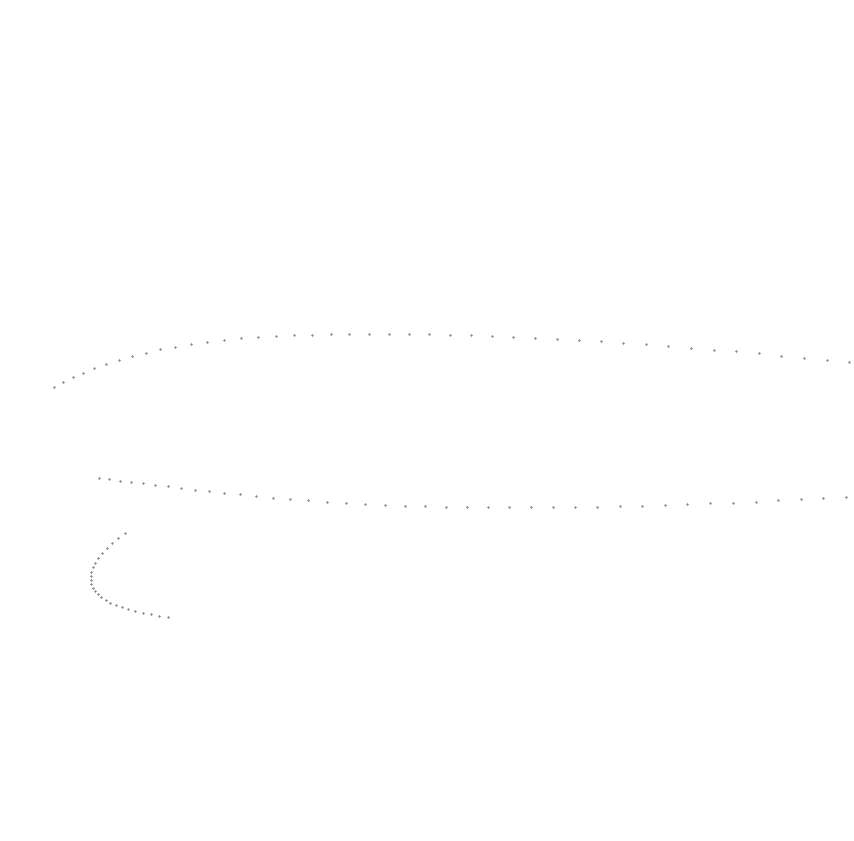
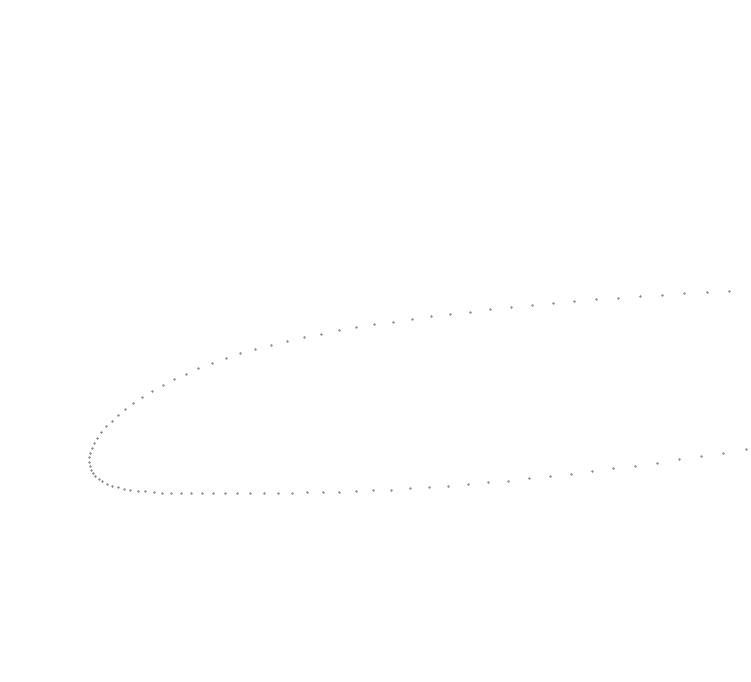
part: (116, 604) -> (118, 486), moved

